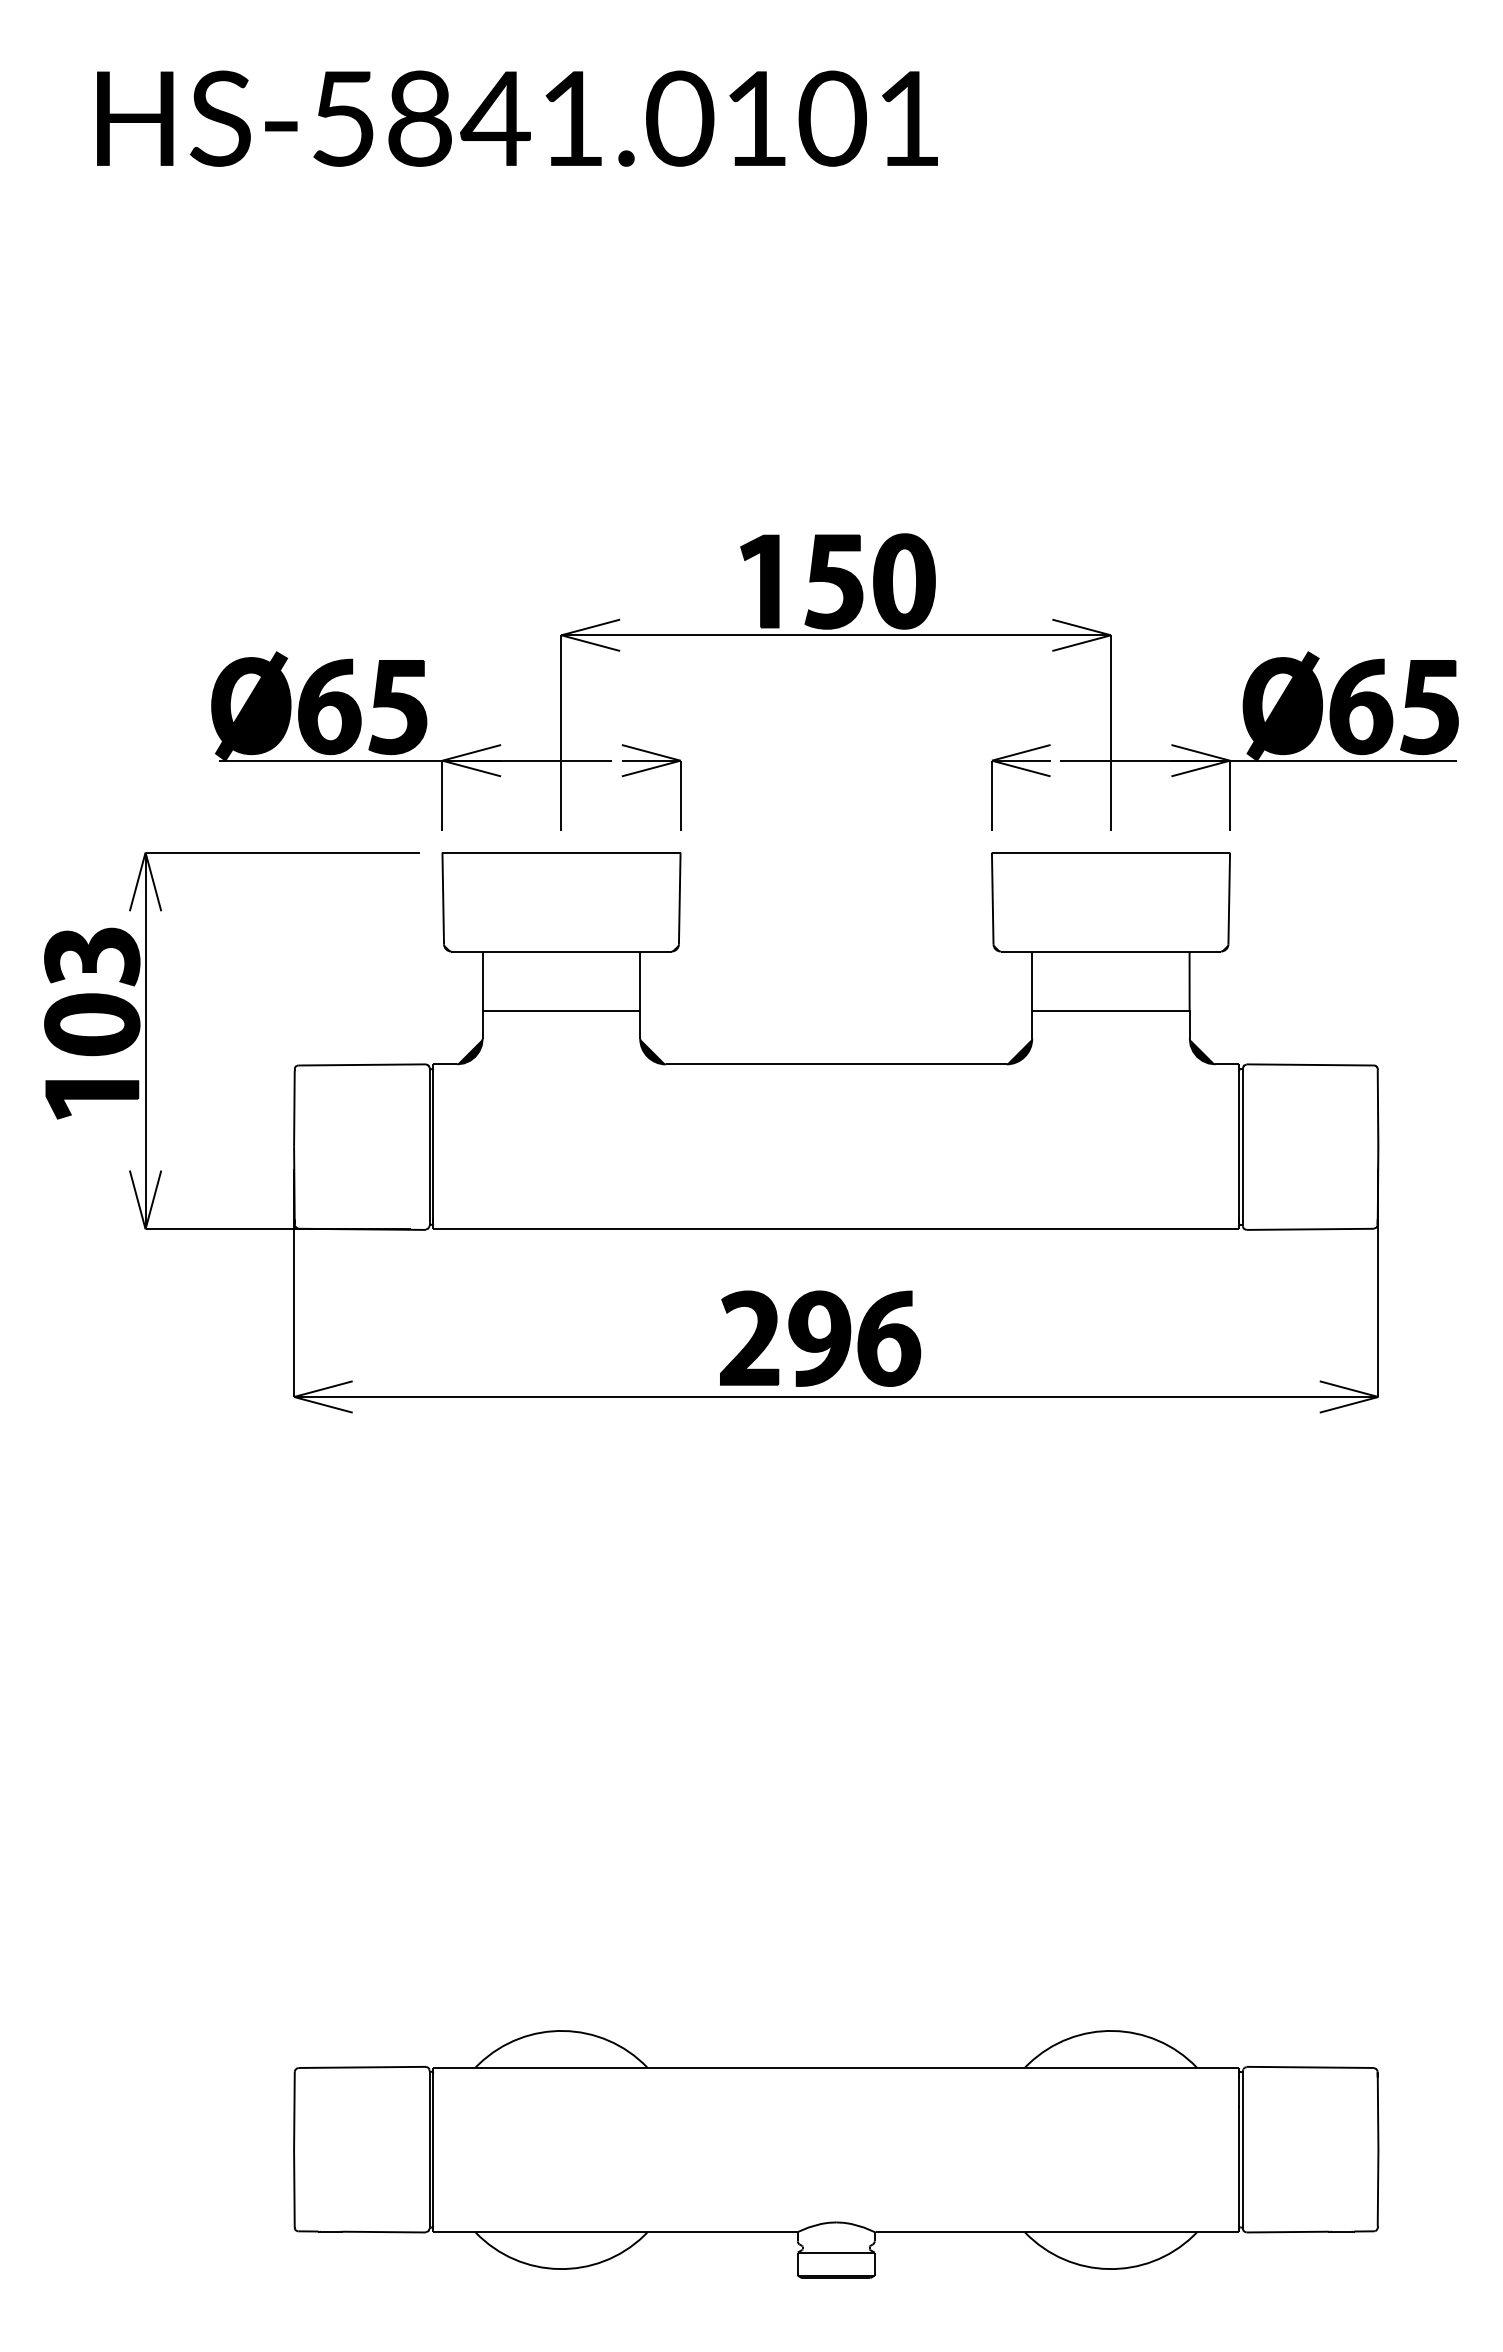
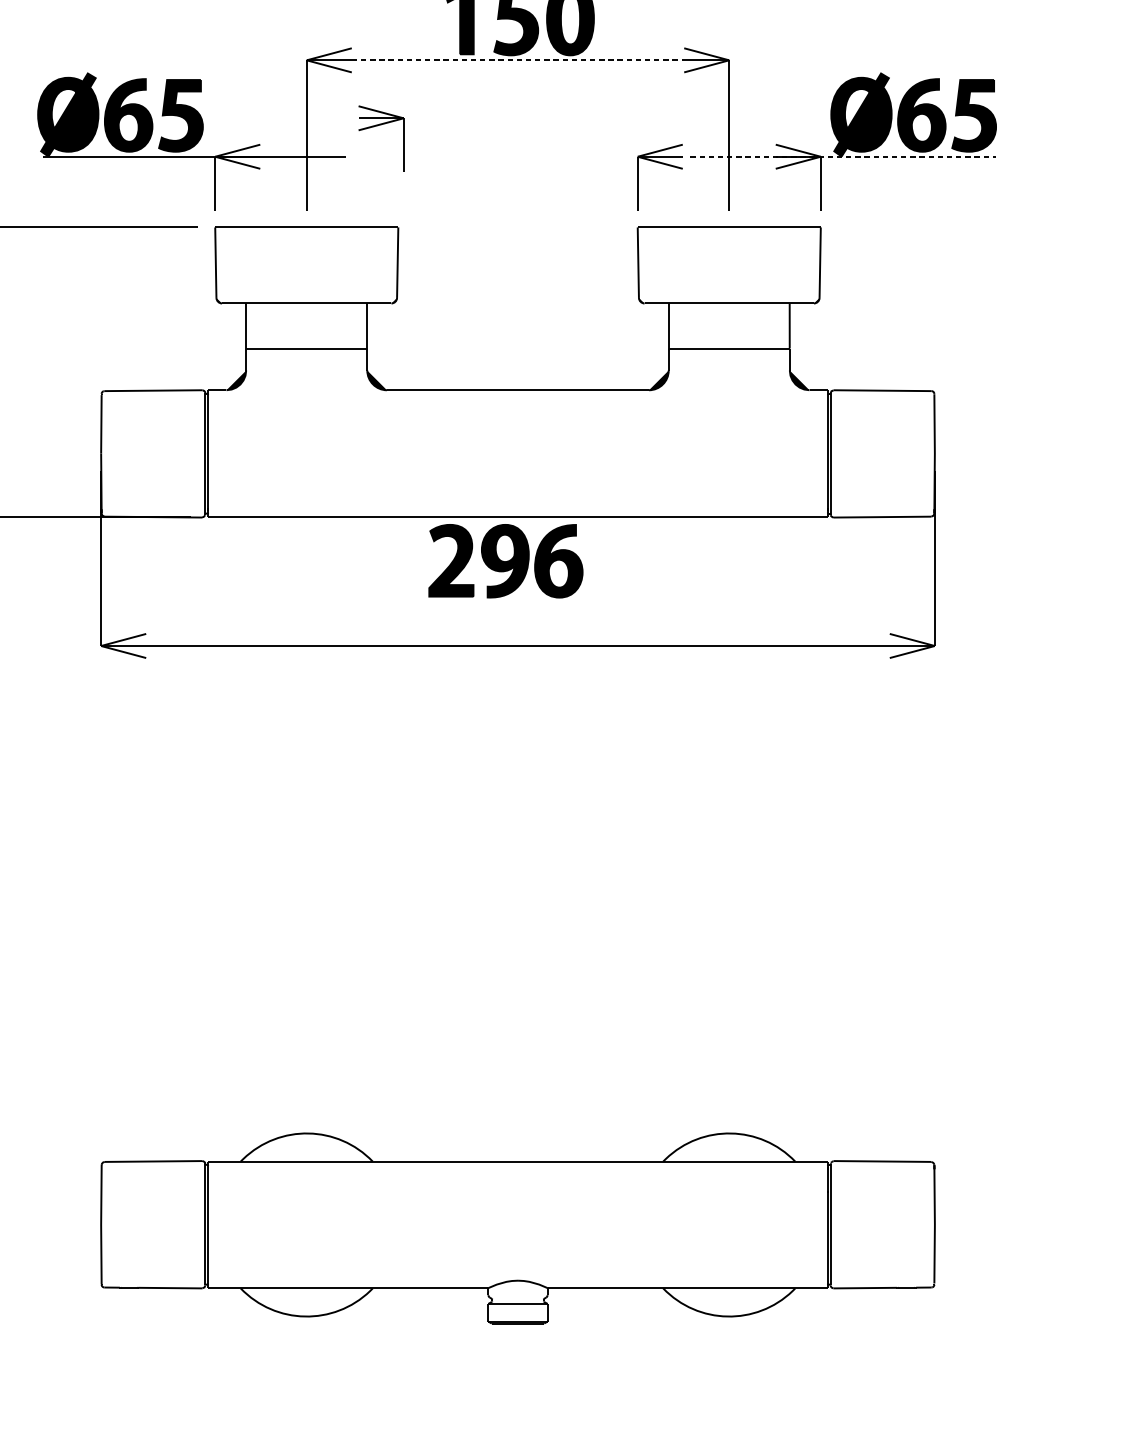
line: (836, 635) -> (518, 60), solid -> dashed
line: (1259, 760) -> (843, 156), solid -> dashed
part: (648, 770) -> (379, 125), moved
part: (820, 1338) -> (505, 561), moved

